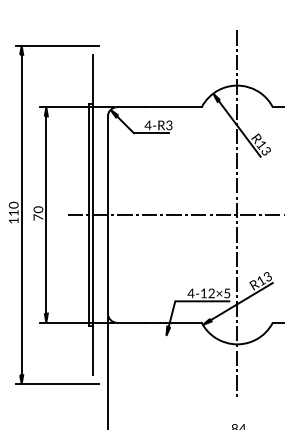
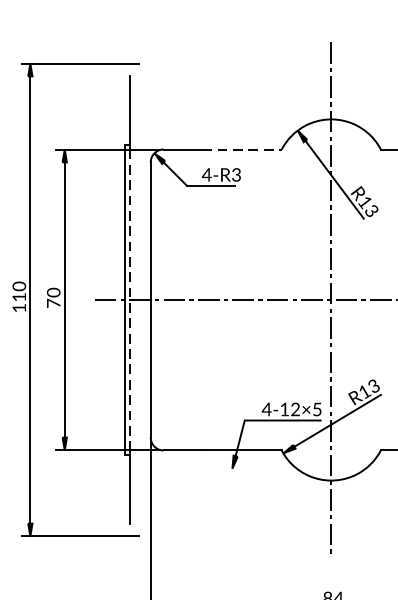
line: (173, 107) -> (242, 149), solid -> dashed
line: (93, 215) -> (130, 300), solid -> dashed

